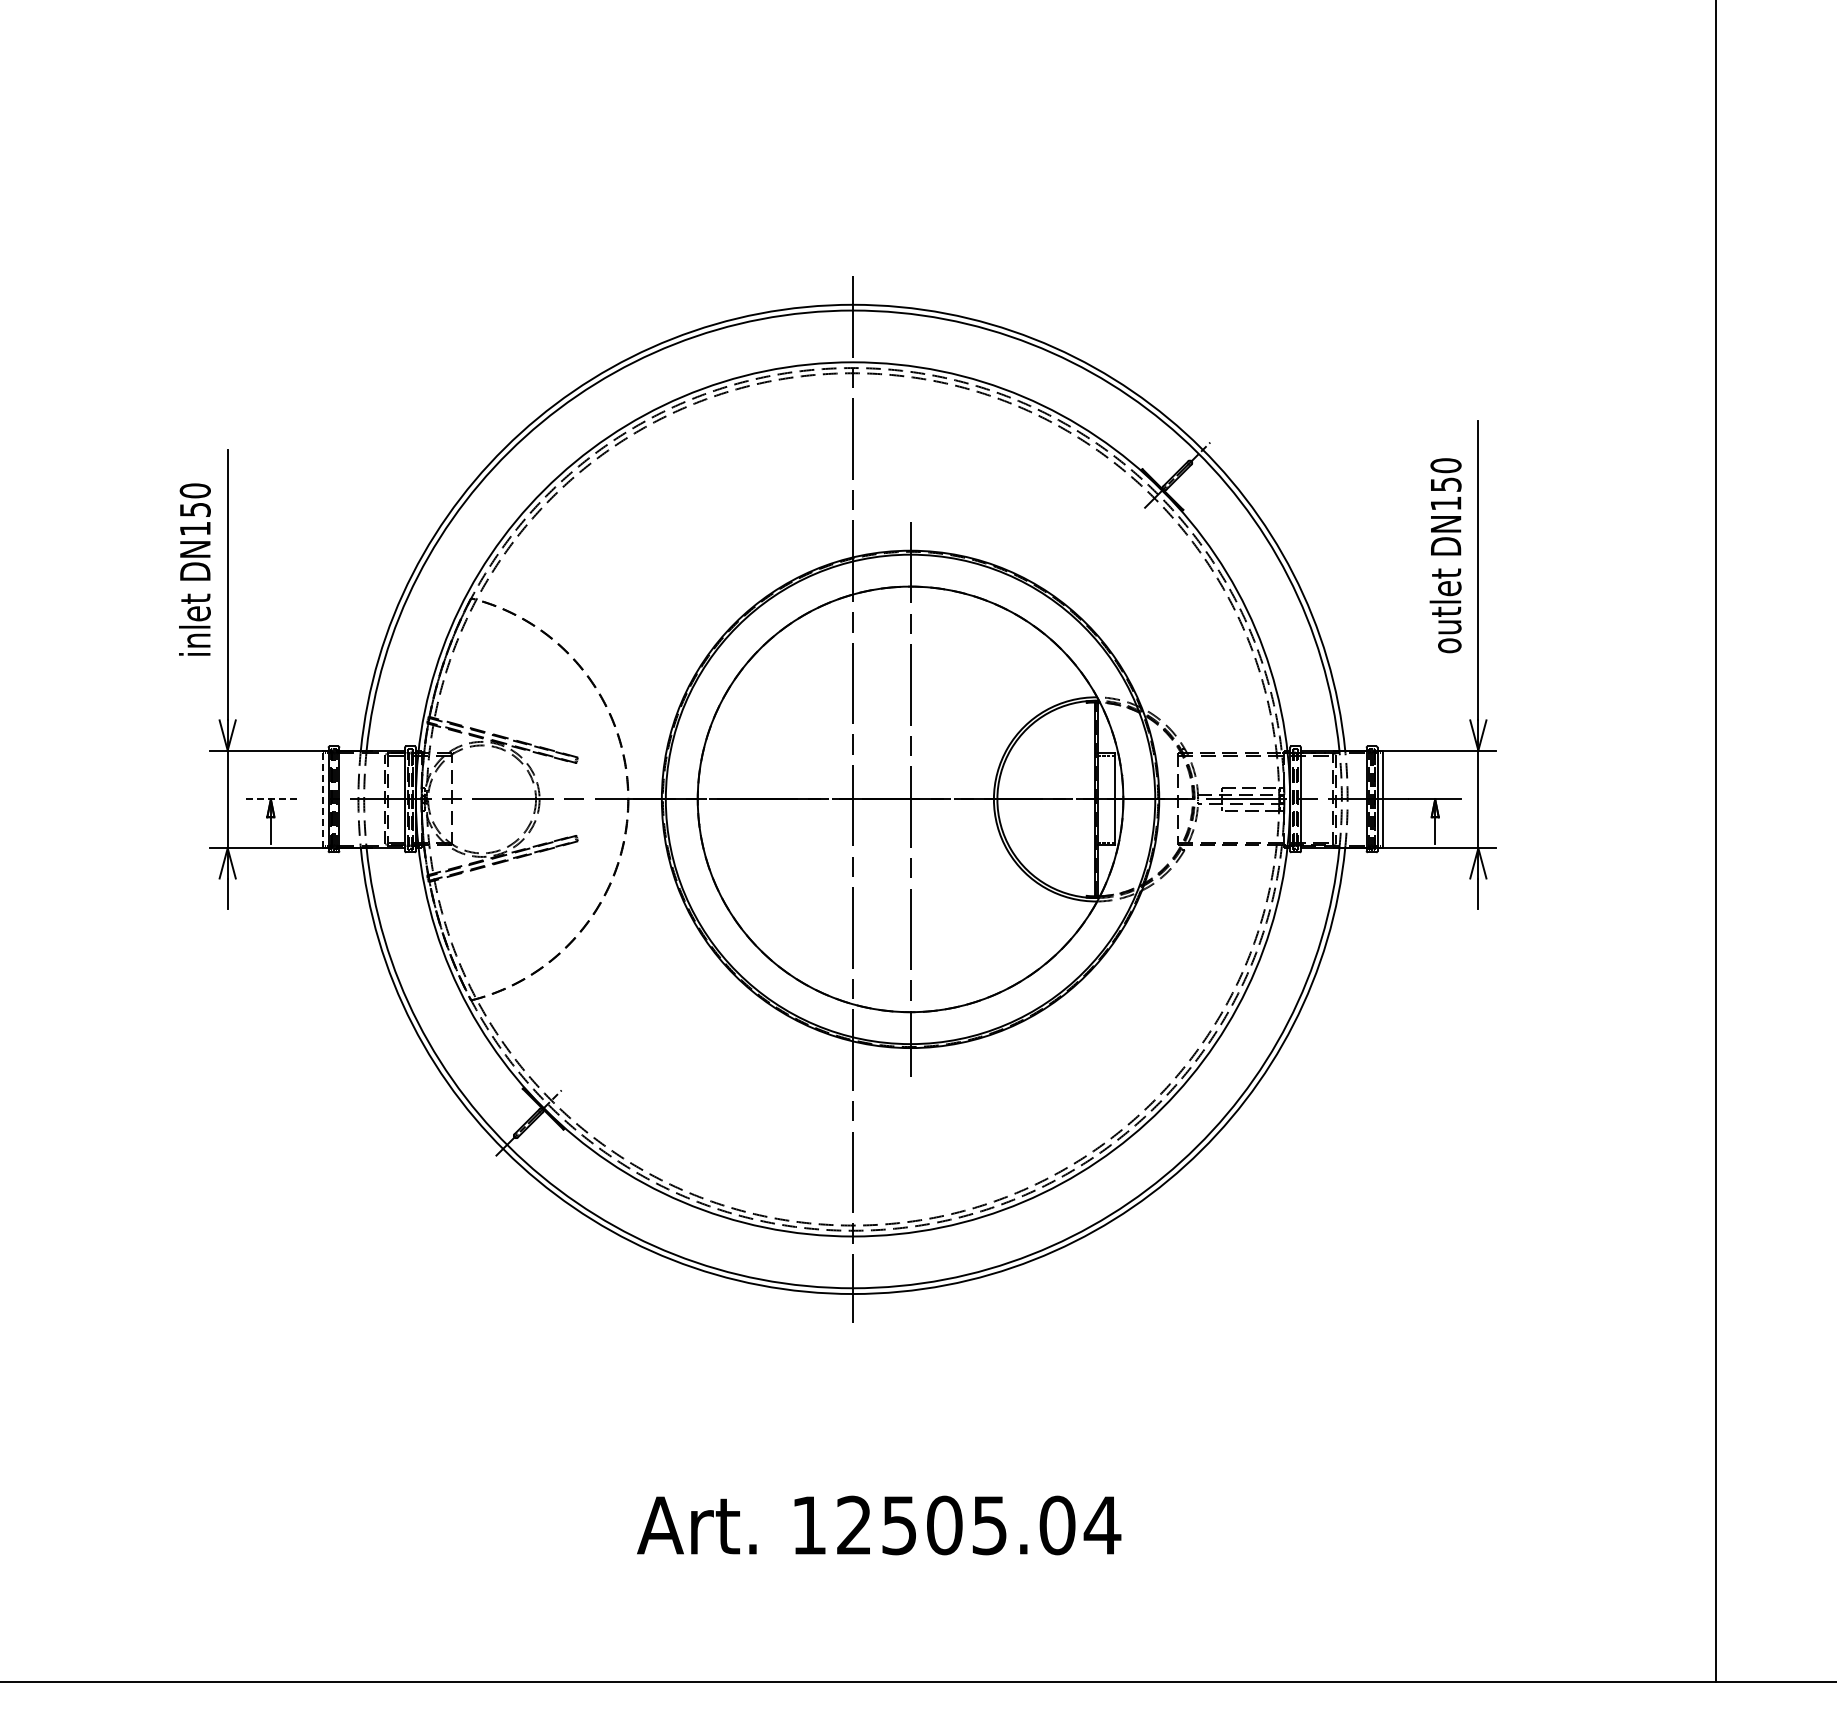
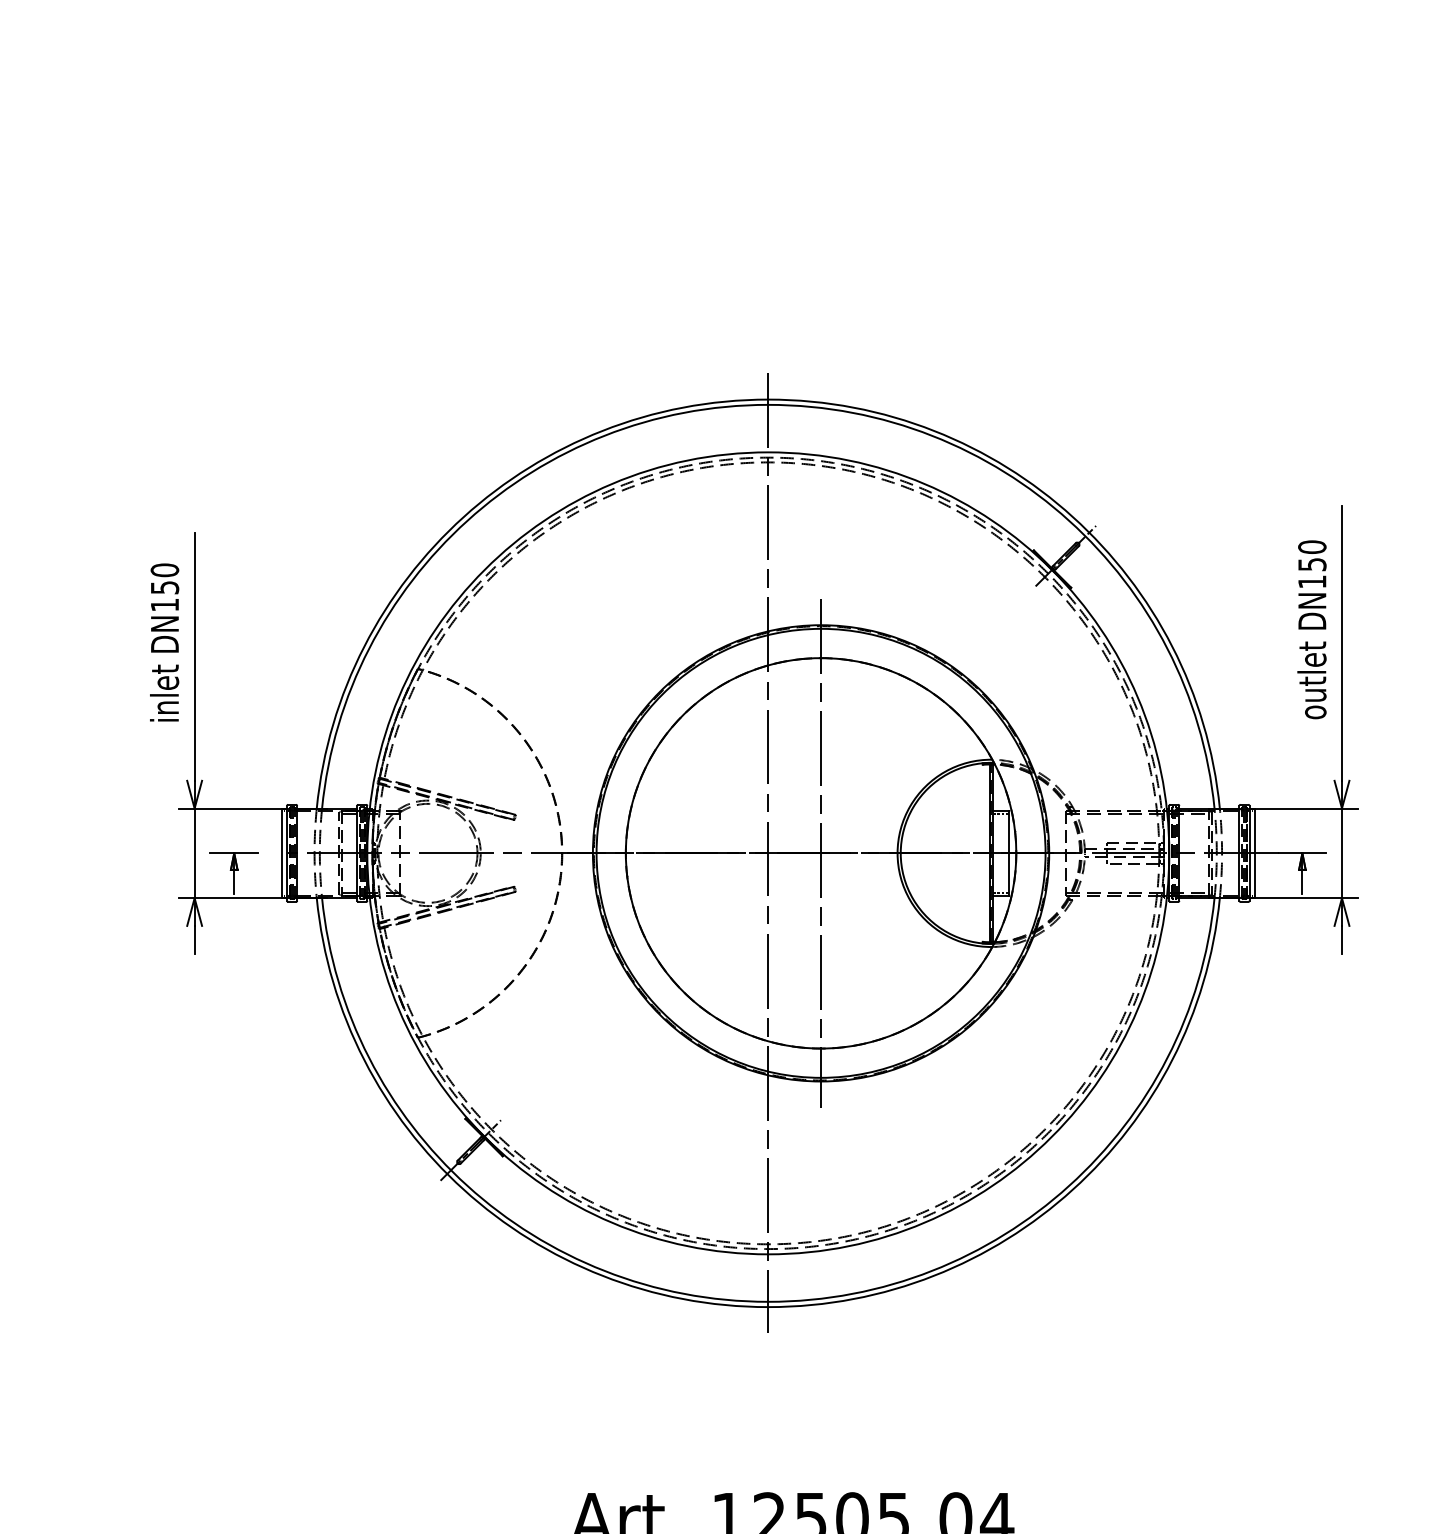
line: (270, 799) -> (233, 853), dashed -> solid
line: (322, 799) -> (281, 853), dashed -> solid

